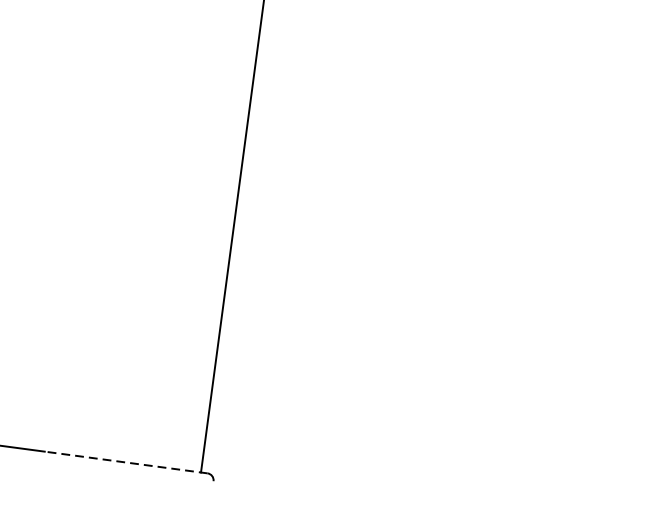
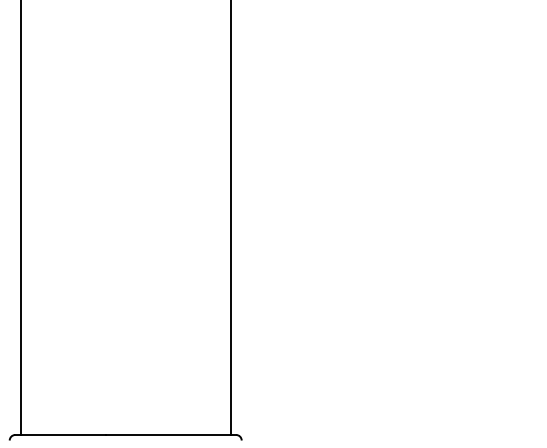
line: (125, 463) -> (170, 435), dashed -> solid

